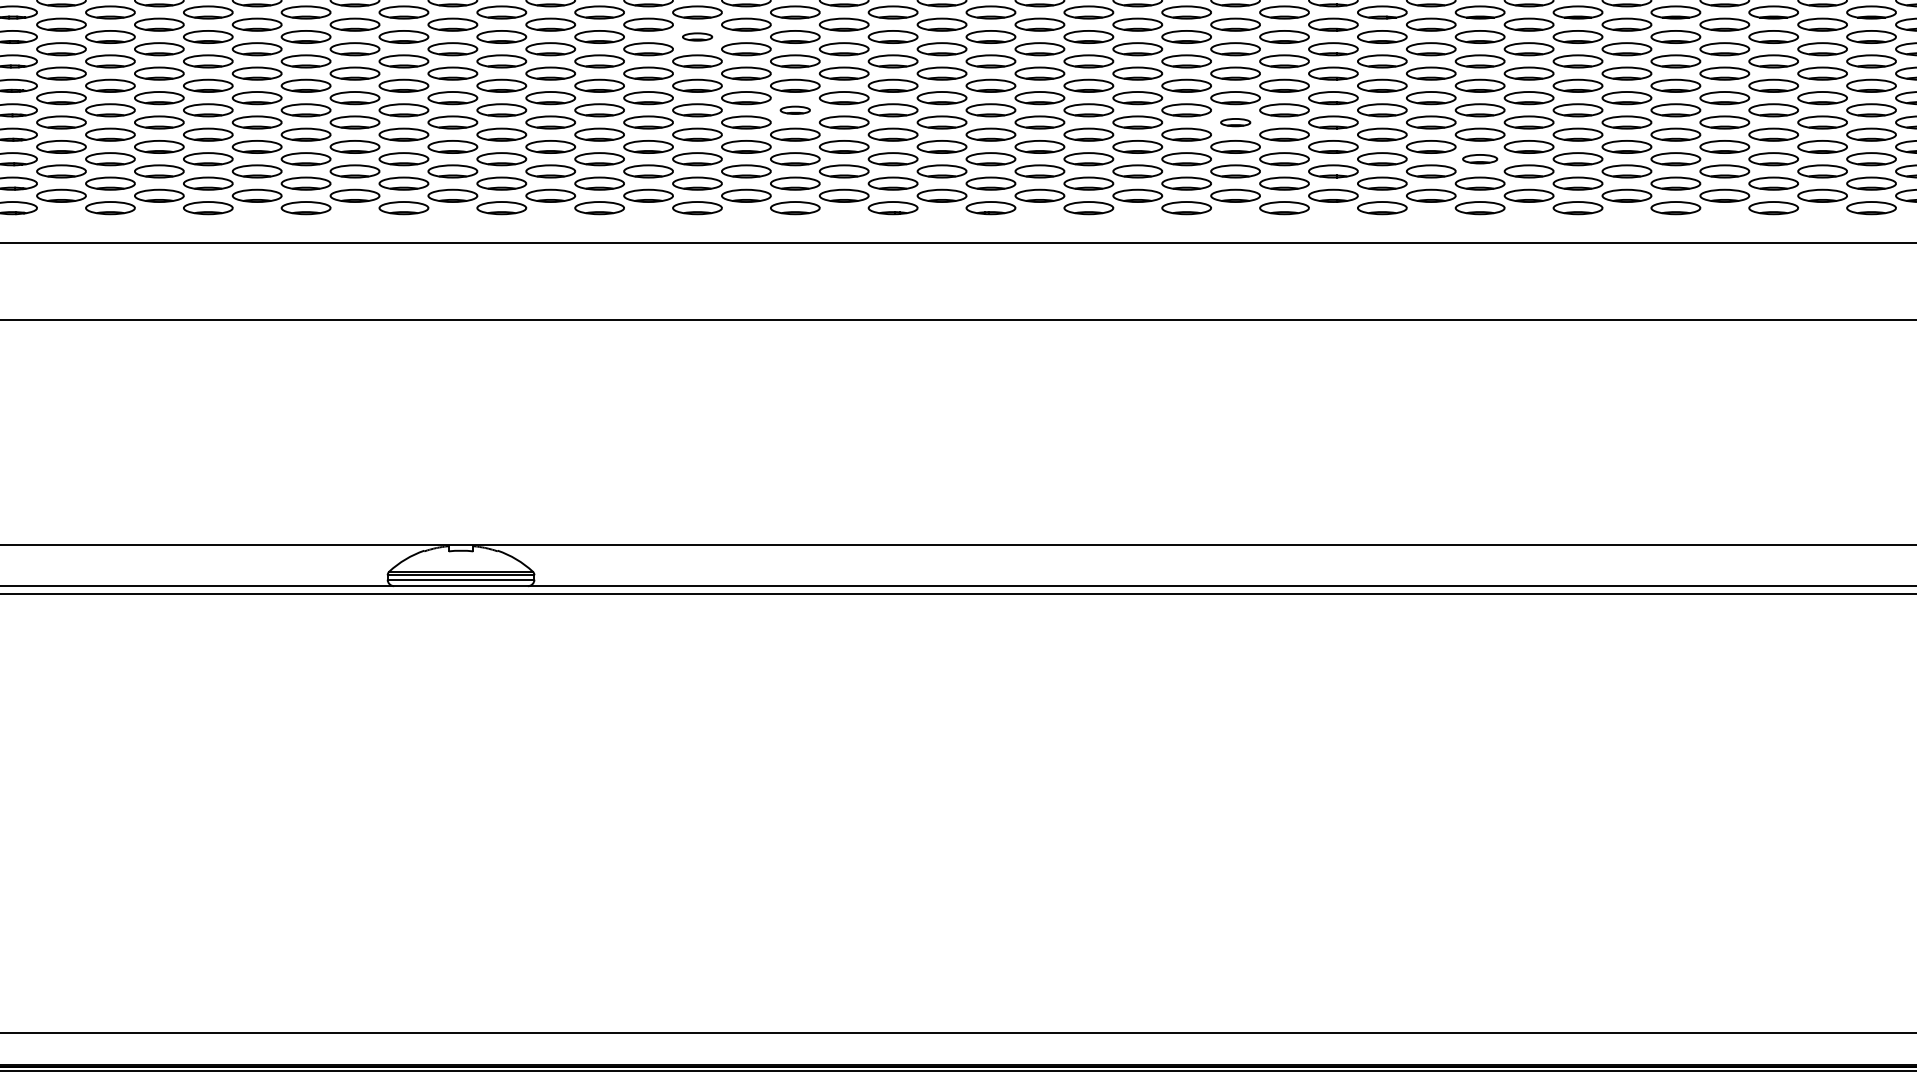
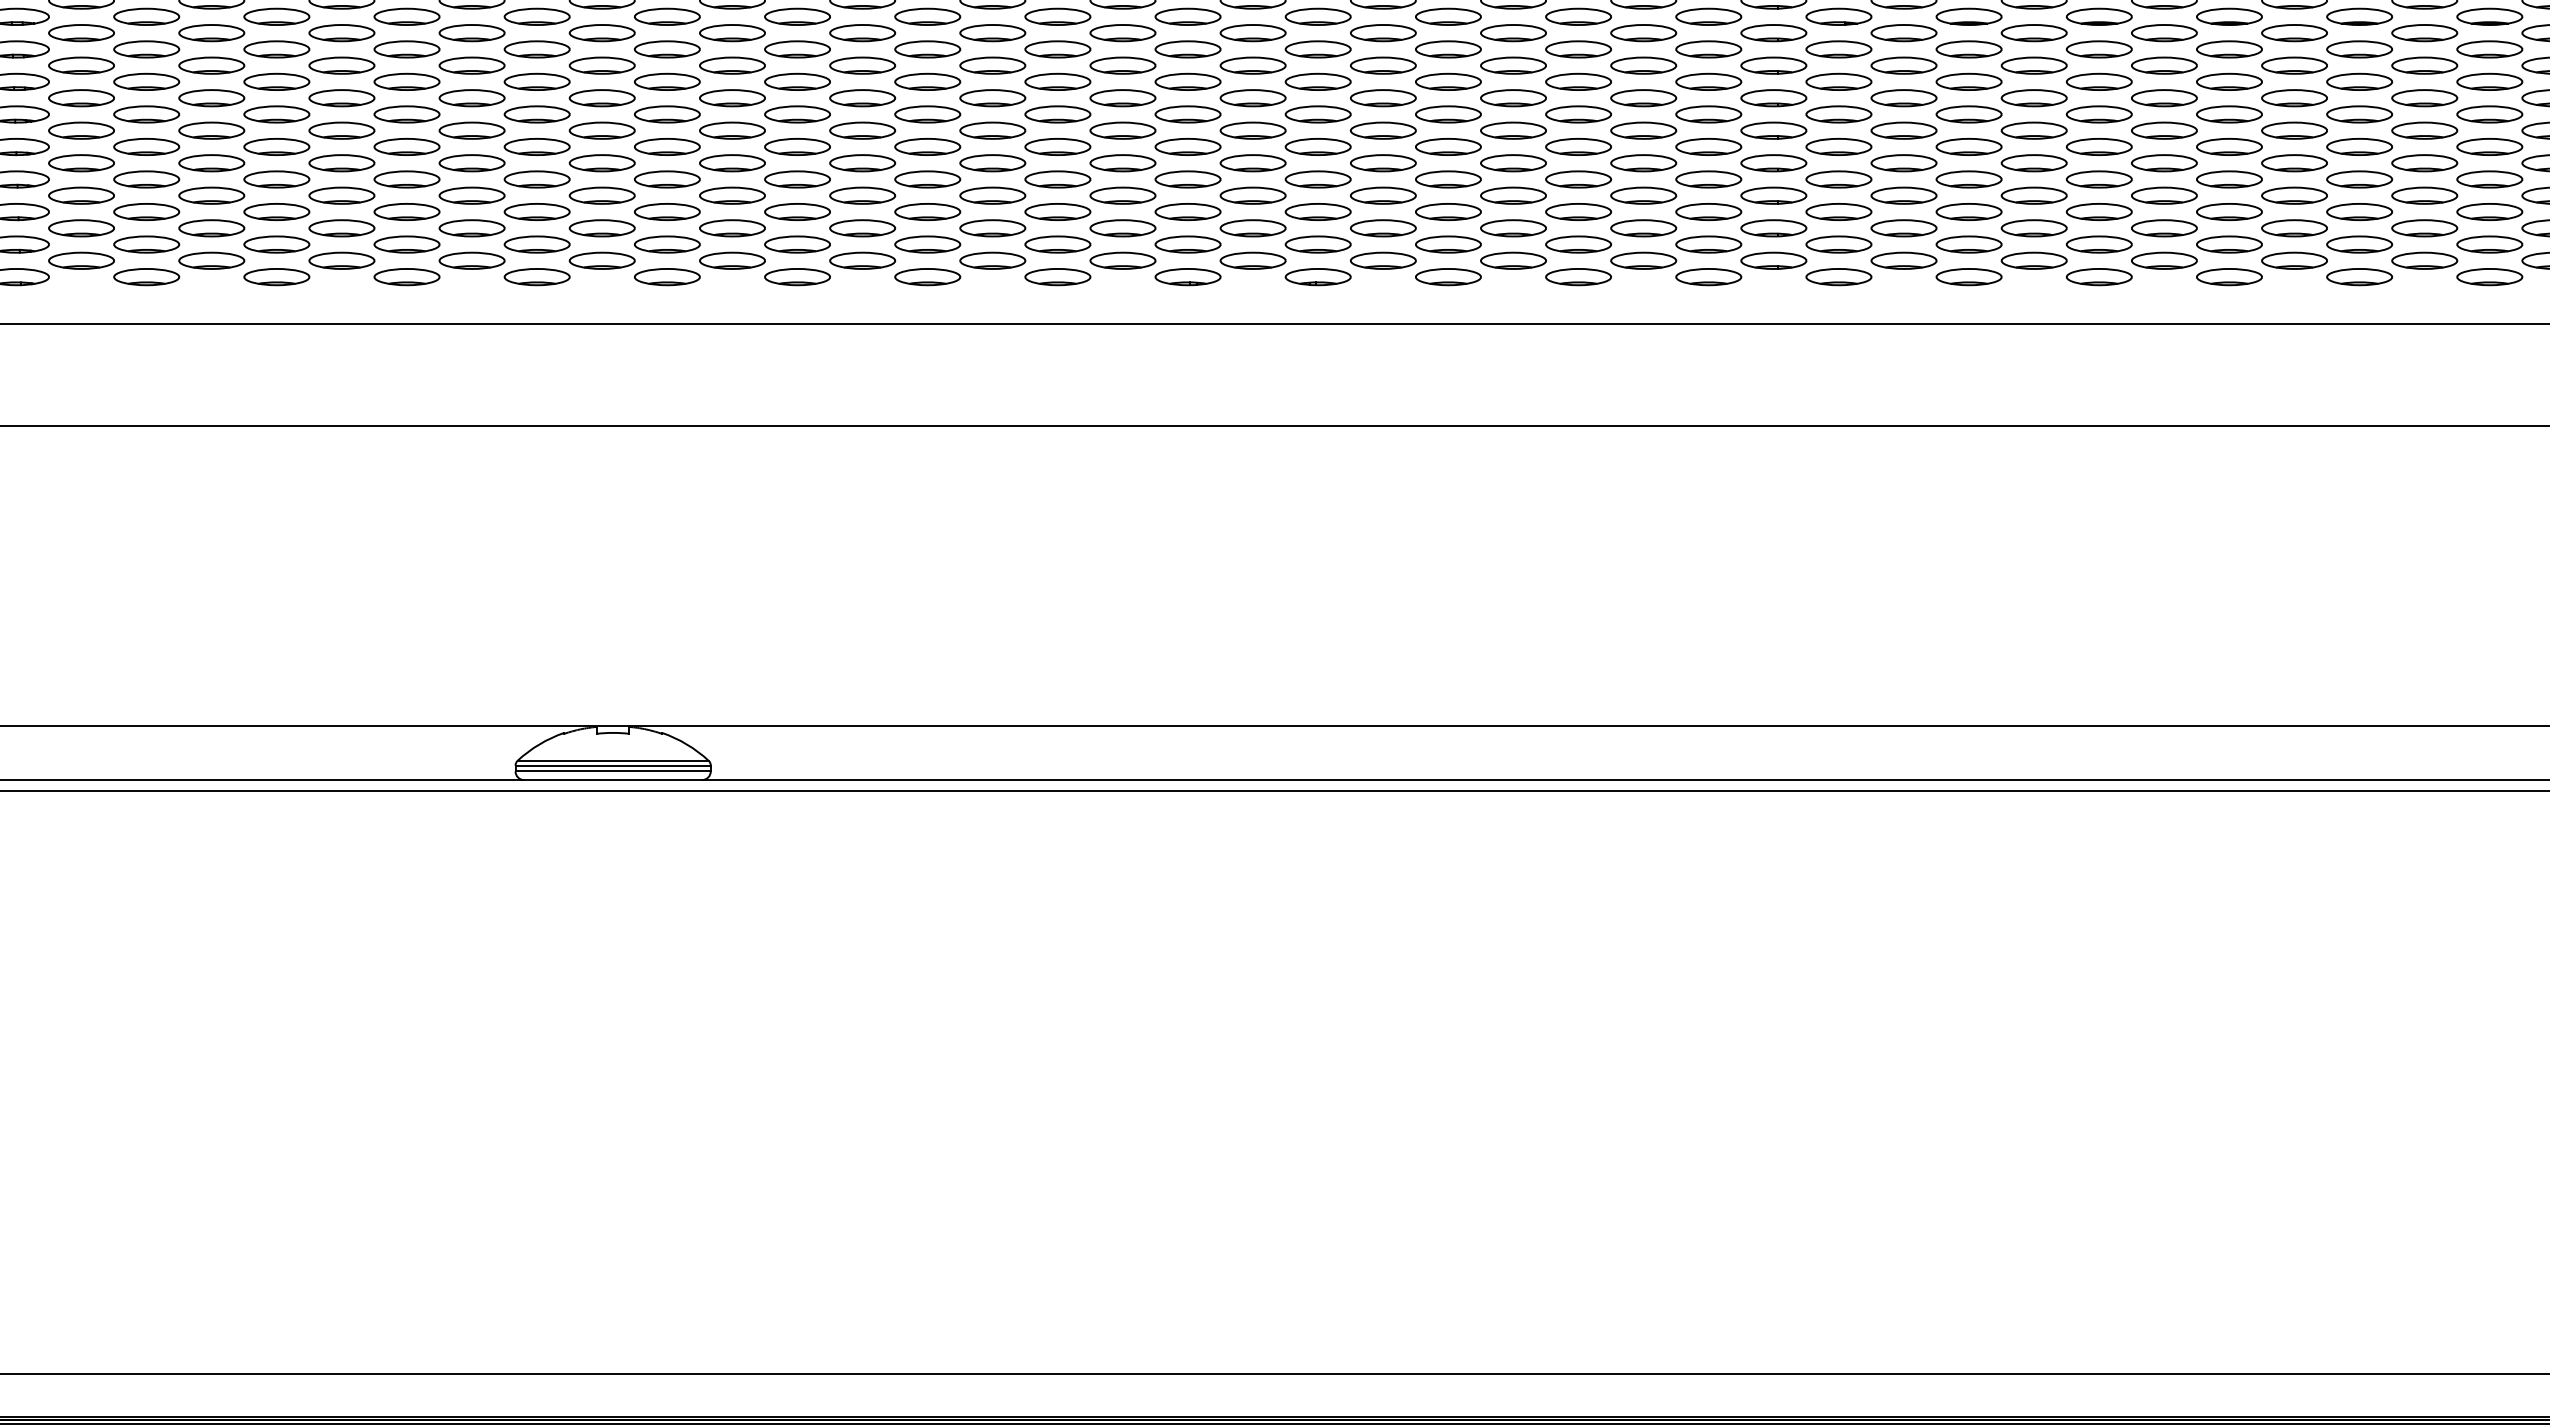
part: (697, 37) -> (927, 49), size x1.67
part: (795, 109) -> (1057, 146), size x1.67
part: (1235, 122) -> (1643, 163), size x1.67
part: (1479, 158) -> (1968, 211), size x1.43

